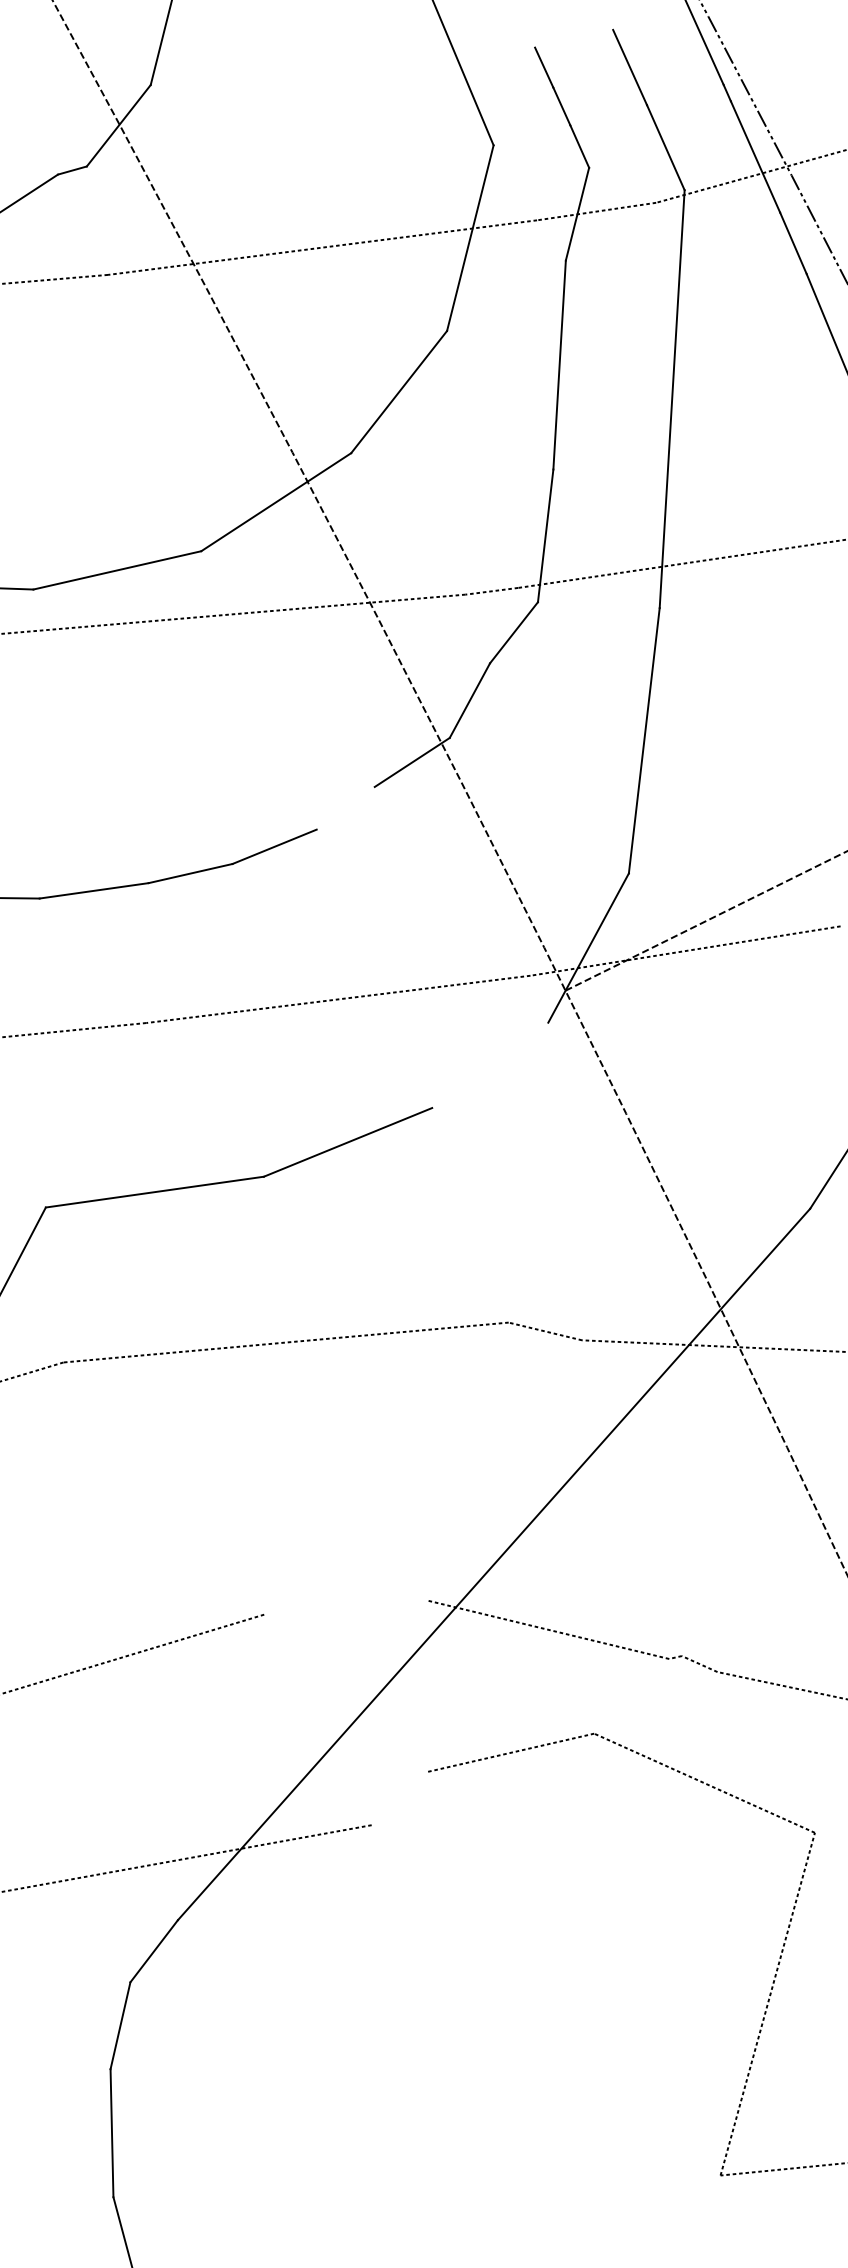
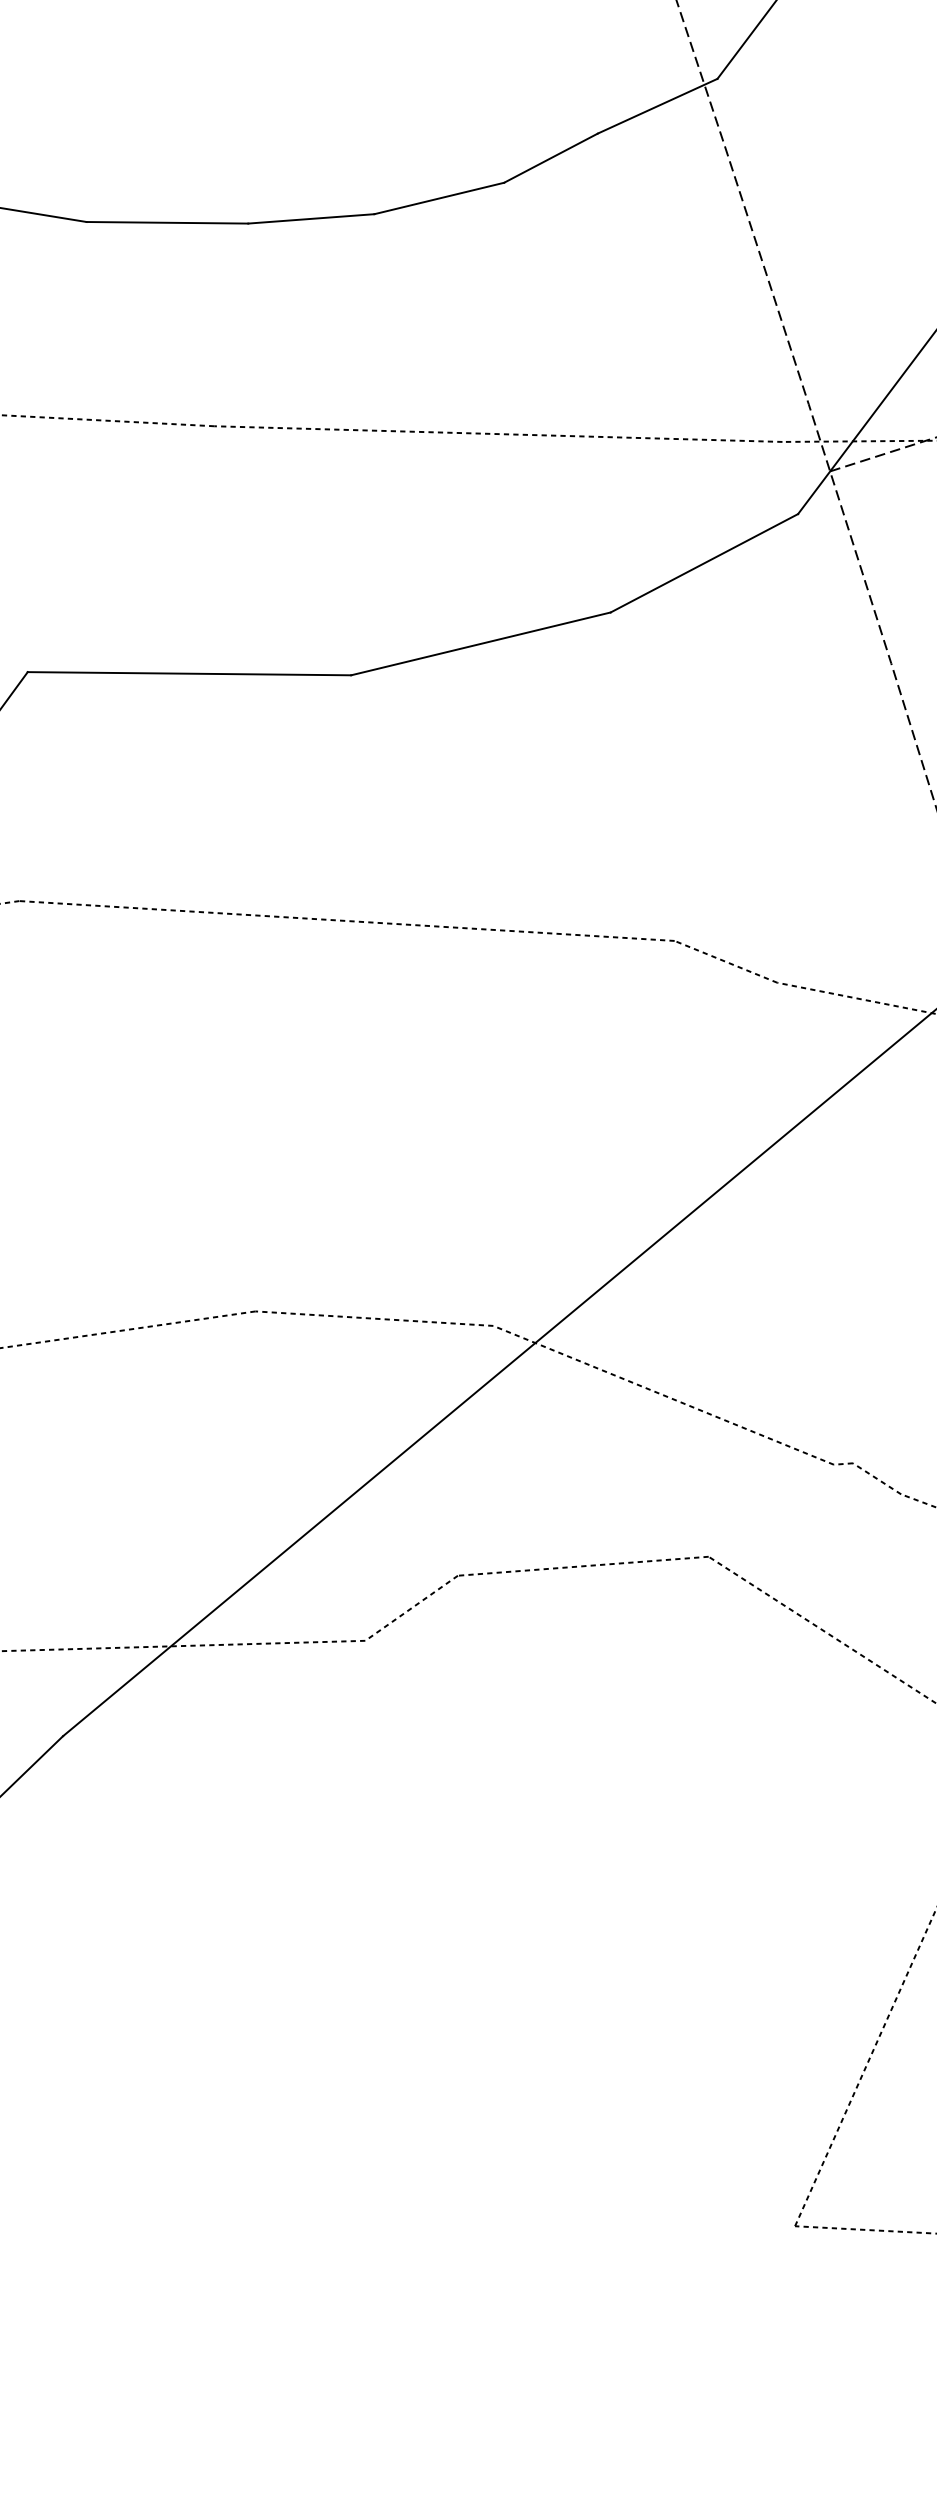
line: (345, 807) -> (550, 156), added
line: (490, 1065) -> (704, 563), added
line: (344, 1607) -> (373, 1318), added
line: (399, 1798) -> (411, 1608), added

